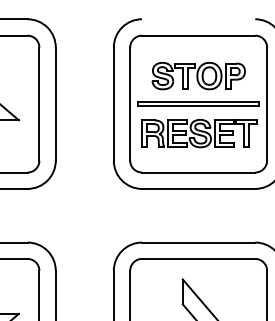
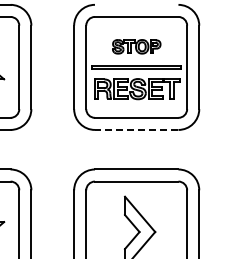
part: (198, 75) -> (136, 46), size x0.7
line: (198, 188) -> (136, 129), solid -> dashed

